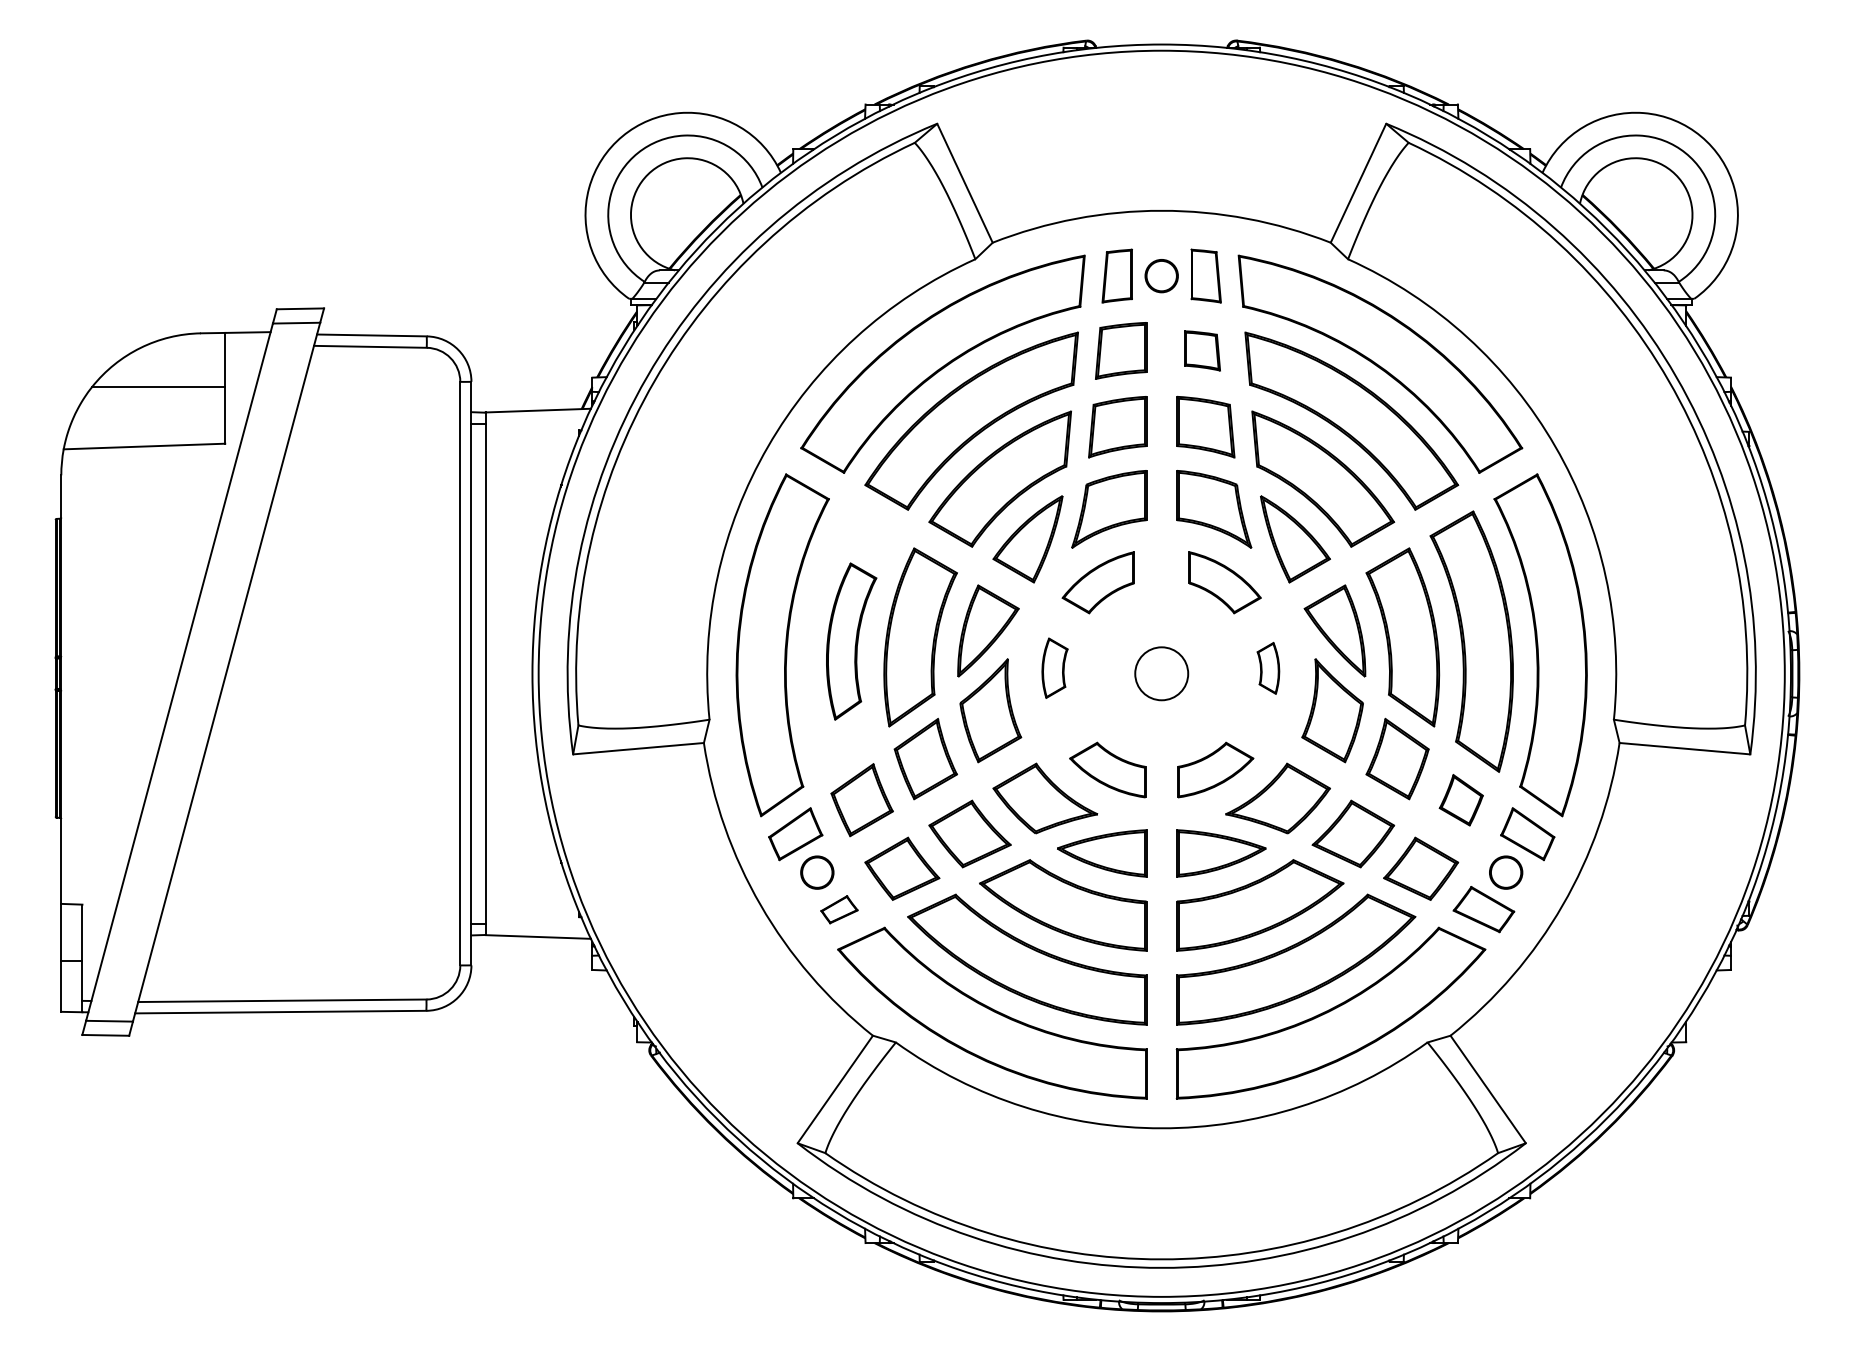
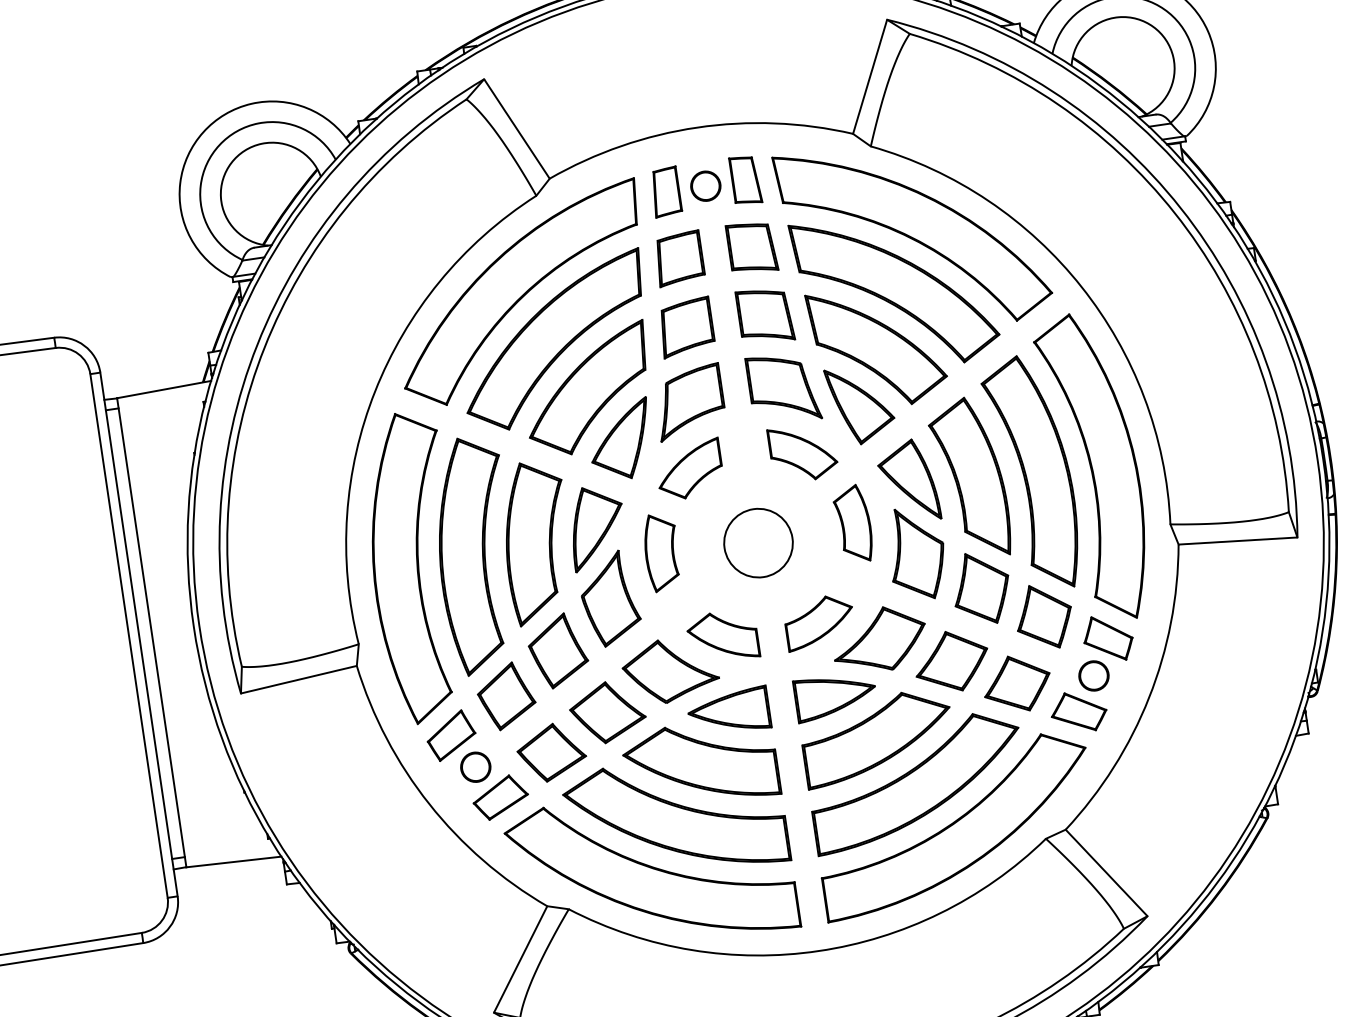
part: (1202, 350) -> (752, 247), size x1.43
part: (851, 641) -> (475, 555), size x1.67
part: (1054, 667) -> (661, 551), size x1.43
part: (1268, 668) -> (853, 524), size x1.67
circle: (1161, 673) -> (758, 542), size x1.43
part: (1461, 800) -> (1044, 617), size x1.43
part: (839, 909) -> (500, 797), size x1.67

